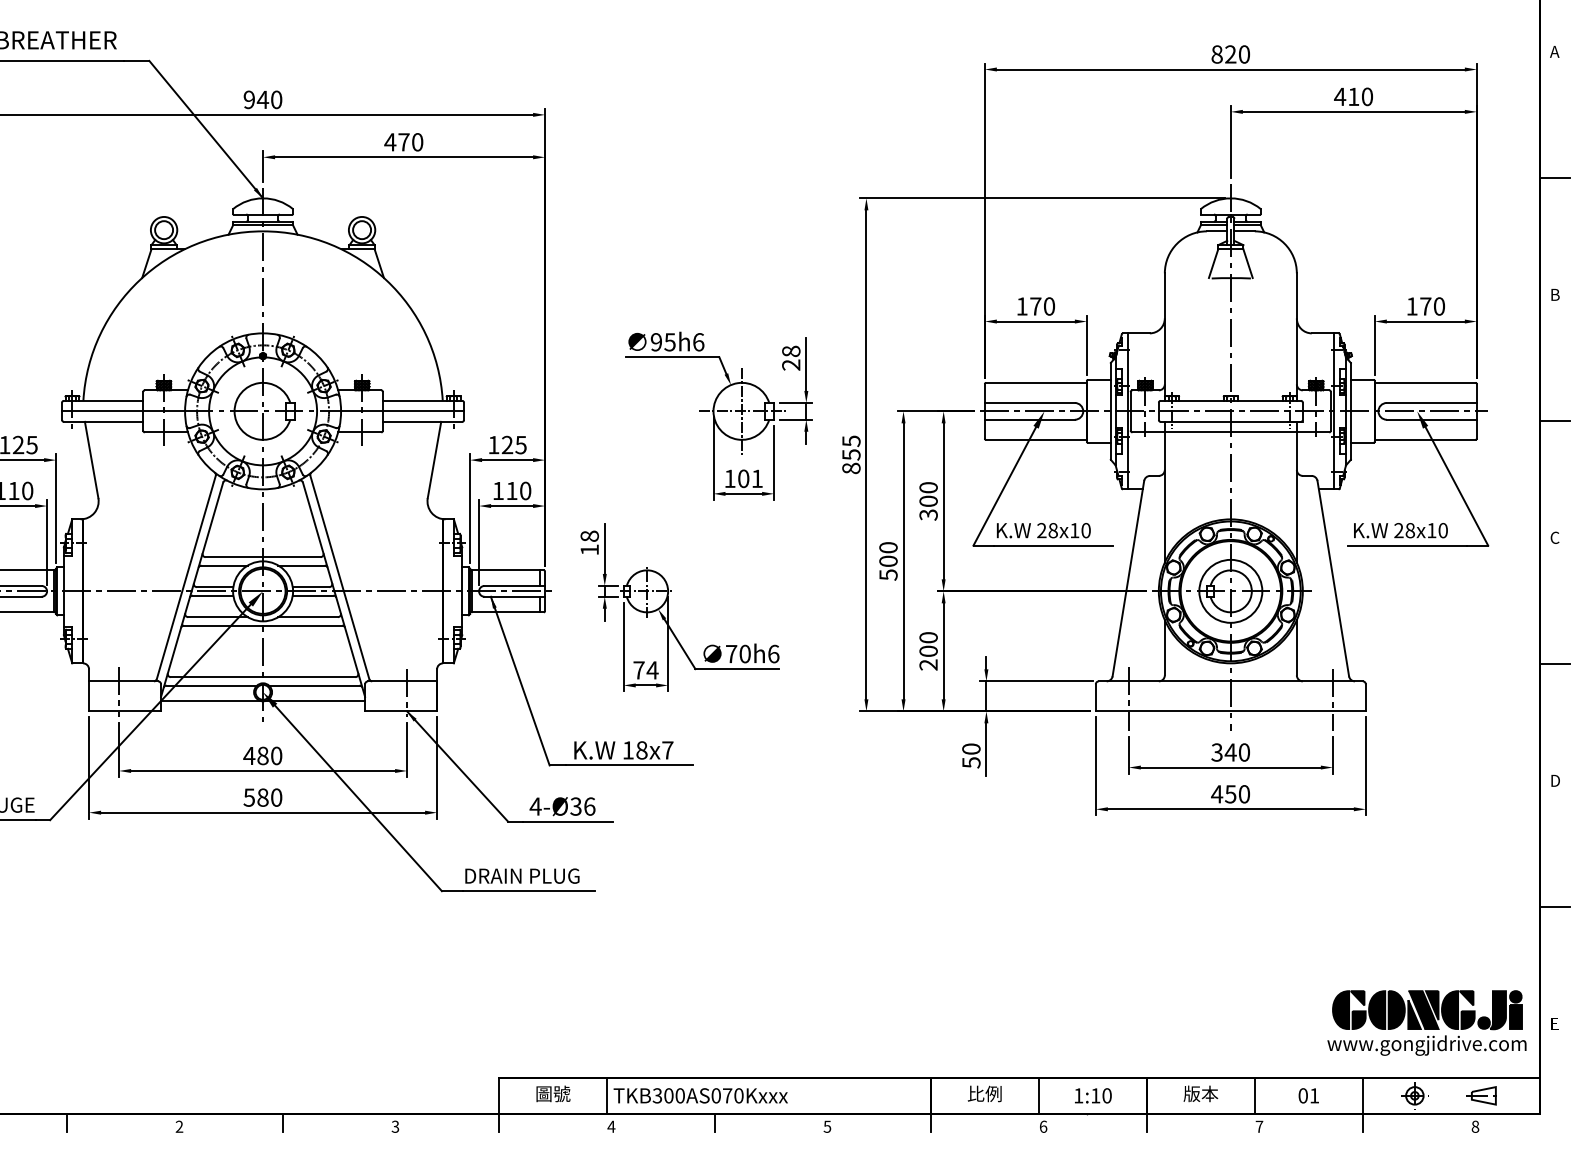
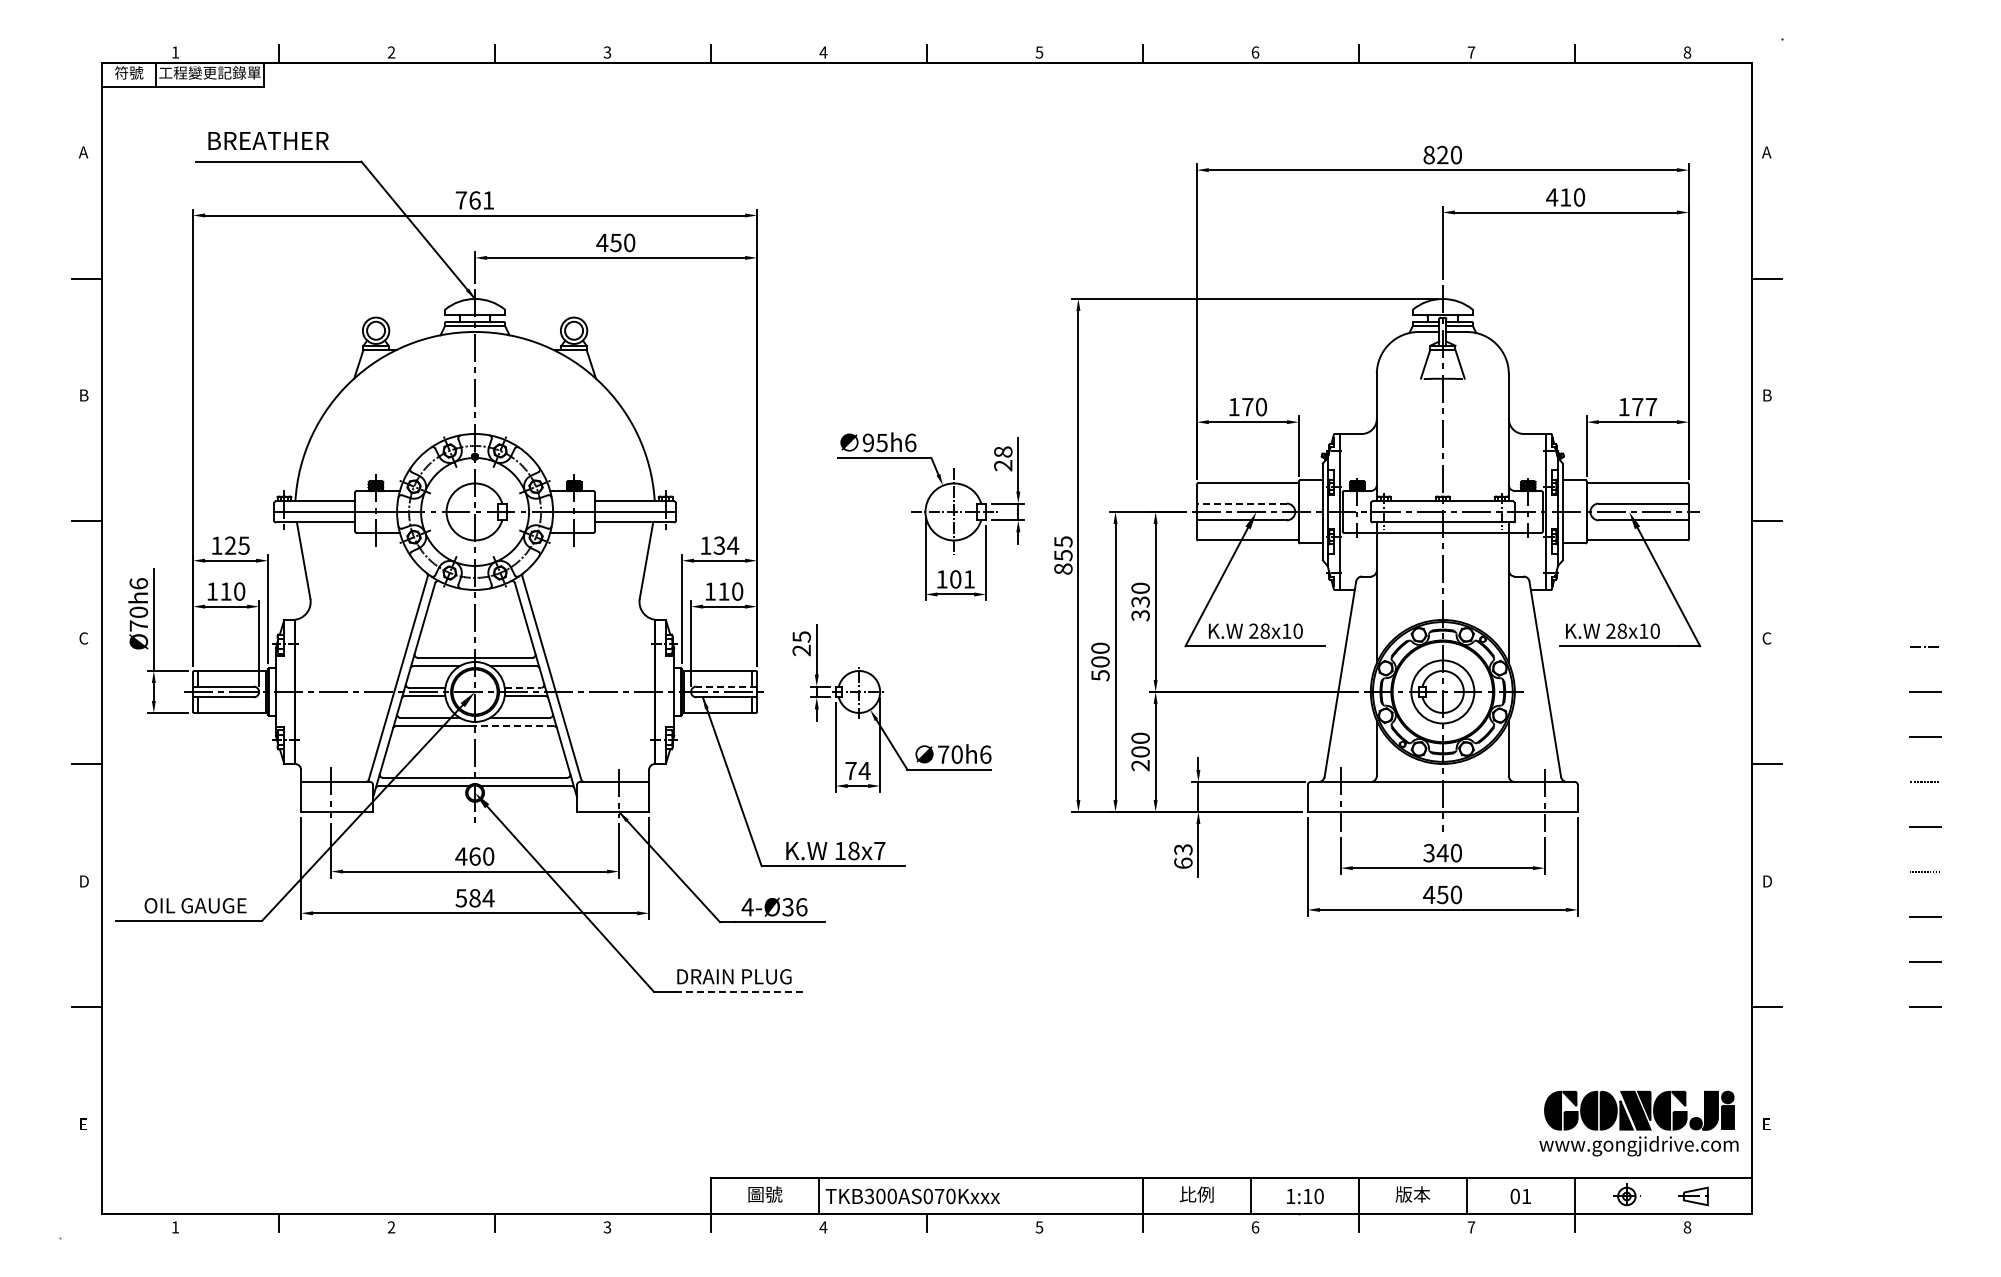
text: (262, 99) -> (474, 200), 940 -> 761
text: (403, 142) -> (615, 243), 470 -> 450
text: (1439, 305) -> (1651, 406), 170 -> 177
line: (1029, 402) -> (1241, 503), solid -> dashed
text: (514, 444) -> (726, 545), 125 -> 134
text: (928, 500) -> (1140, 601), 300 -> 330
text: (589, 542) -> (801, 643), 18 -> 25
line: (514, 585) -> (726, 686), solid -> dashed
line: (311, 586) -> (523, 687), solid -> dashed
line: (302, 625) -> (514, 726), solid -> dashed
line: (263, 700) -> (475, 801), removed
text: (262, 755) -> (474, 856), 480 -> 460
text: (971, 755) -> (1183, 856), 50 -> 63
text: (276, 797) -> (488, 898), 580 -> 584
line: (529, 890) -> (741, 991), solid -> dashed

